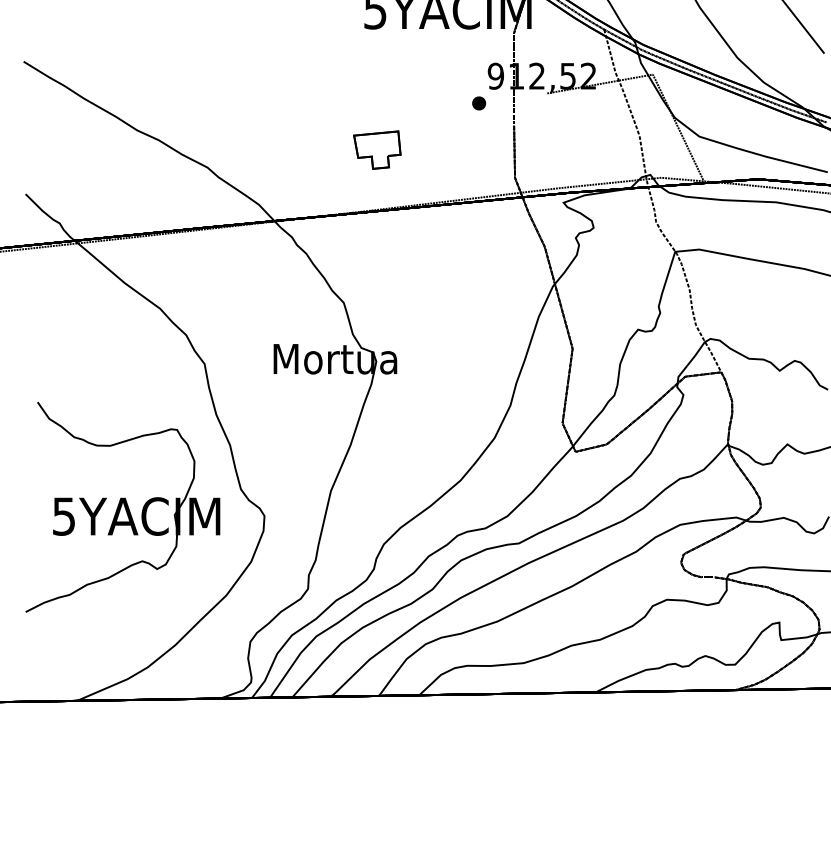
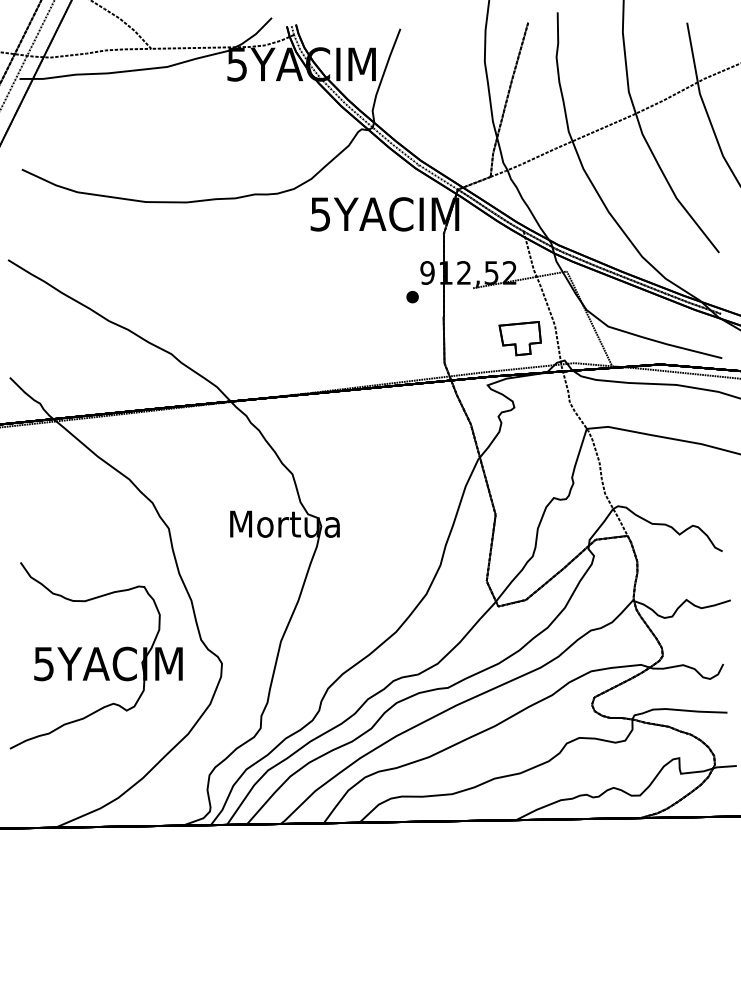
part: (376, 150) -> (519, 338), moved

